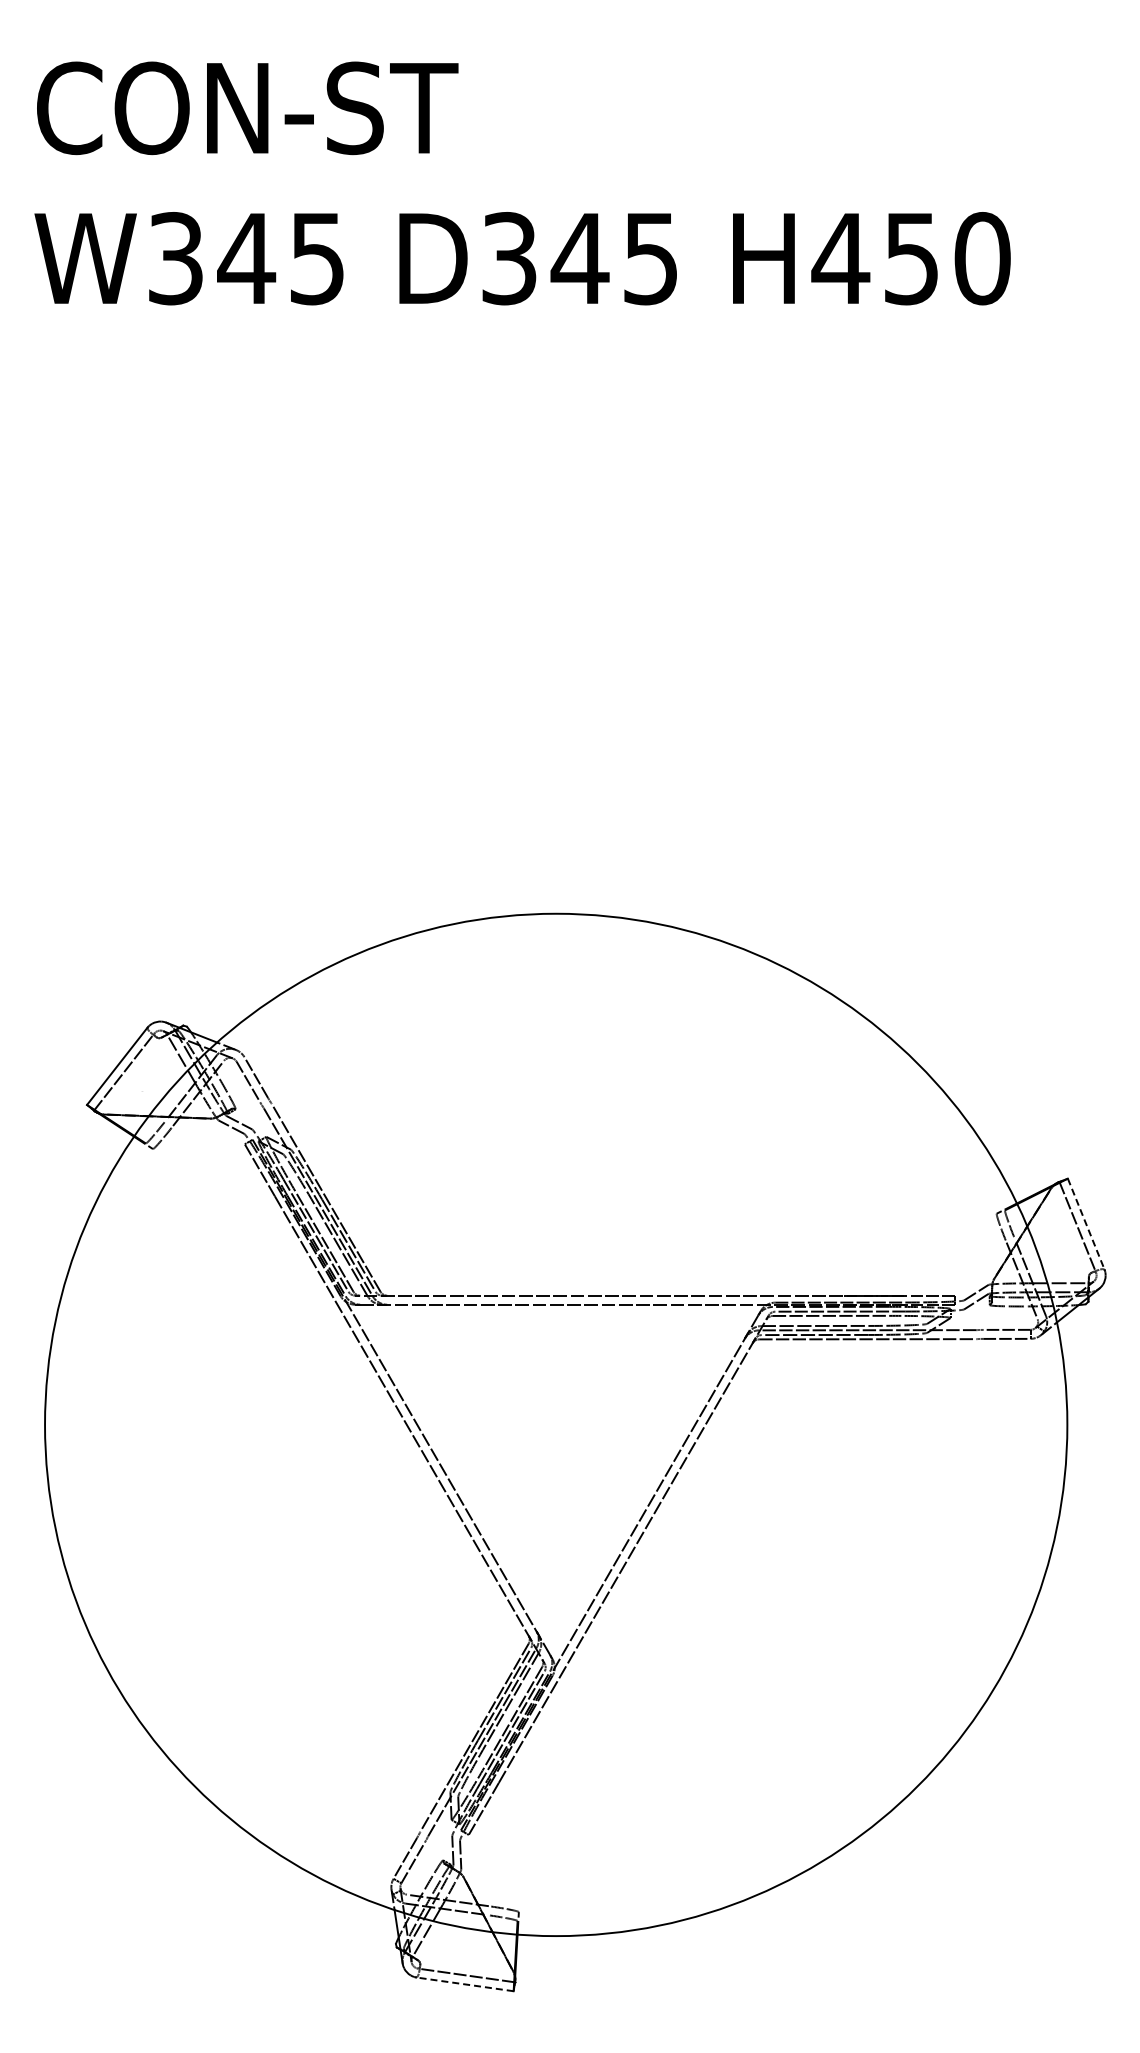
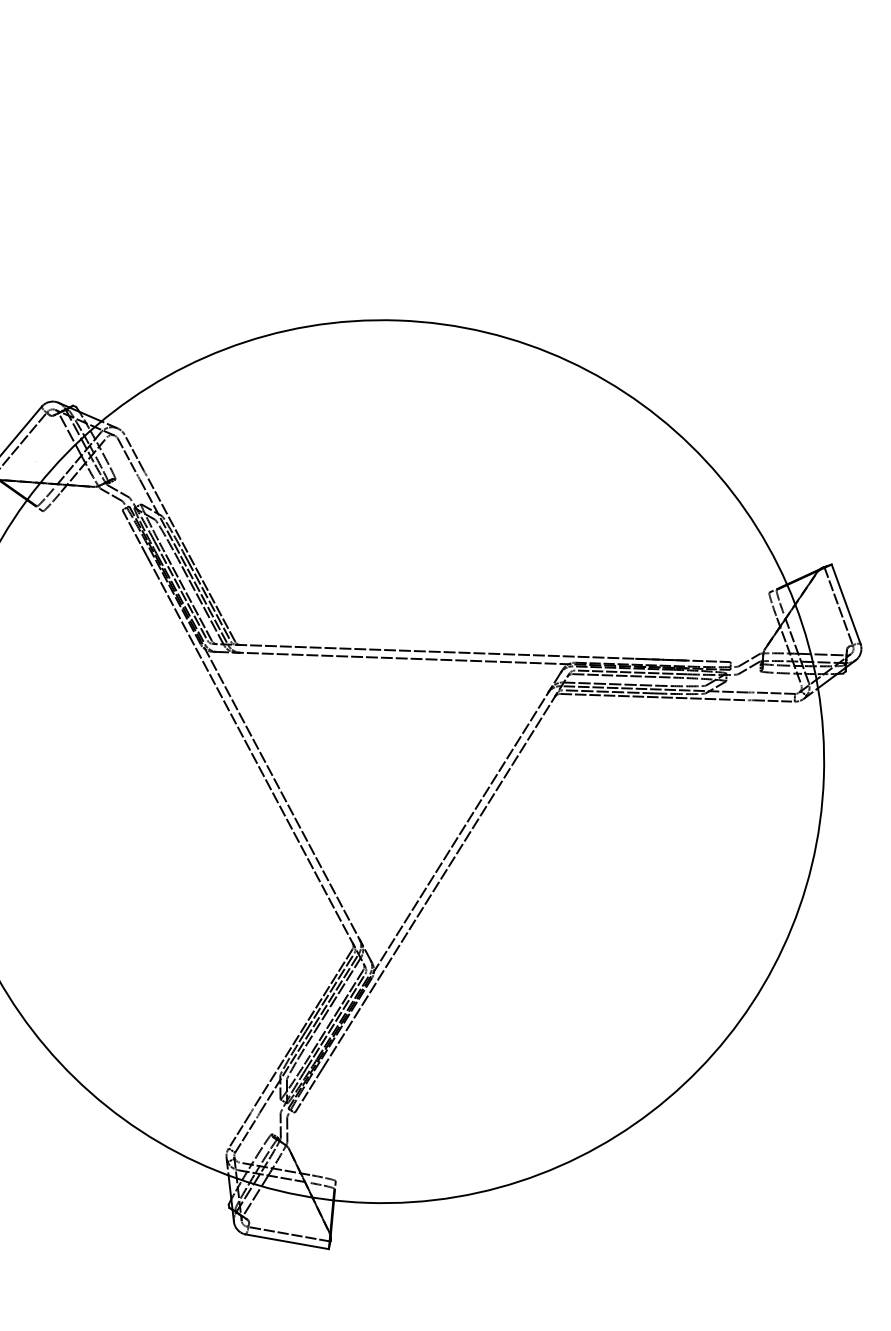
line: (1086, 1224) -> (846, 604), dashed -> solid
line: (465, 1984) -> (287, 1241), dashed -> solid

